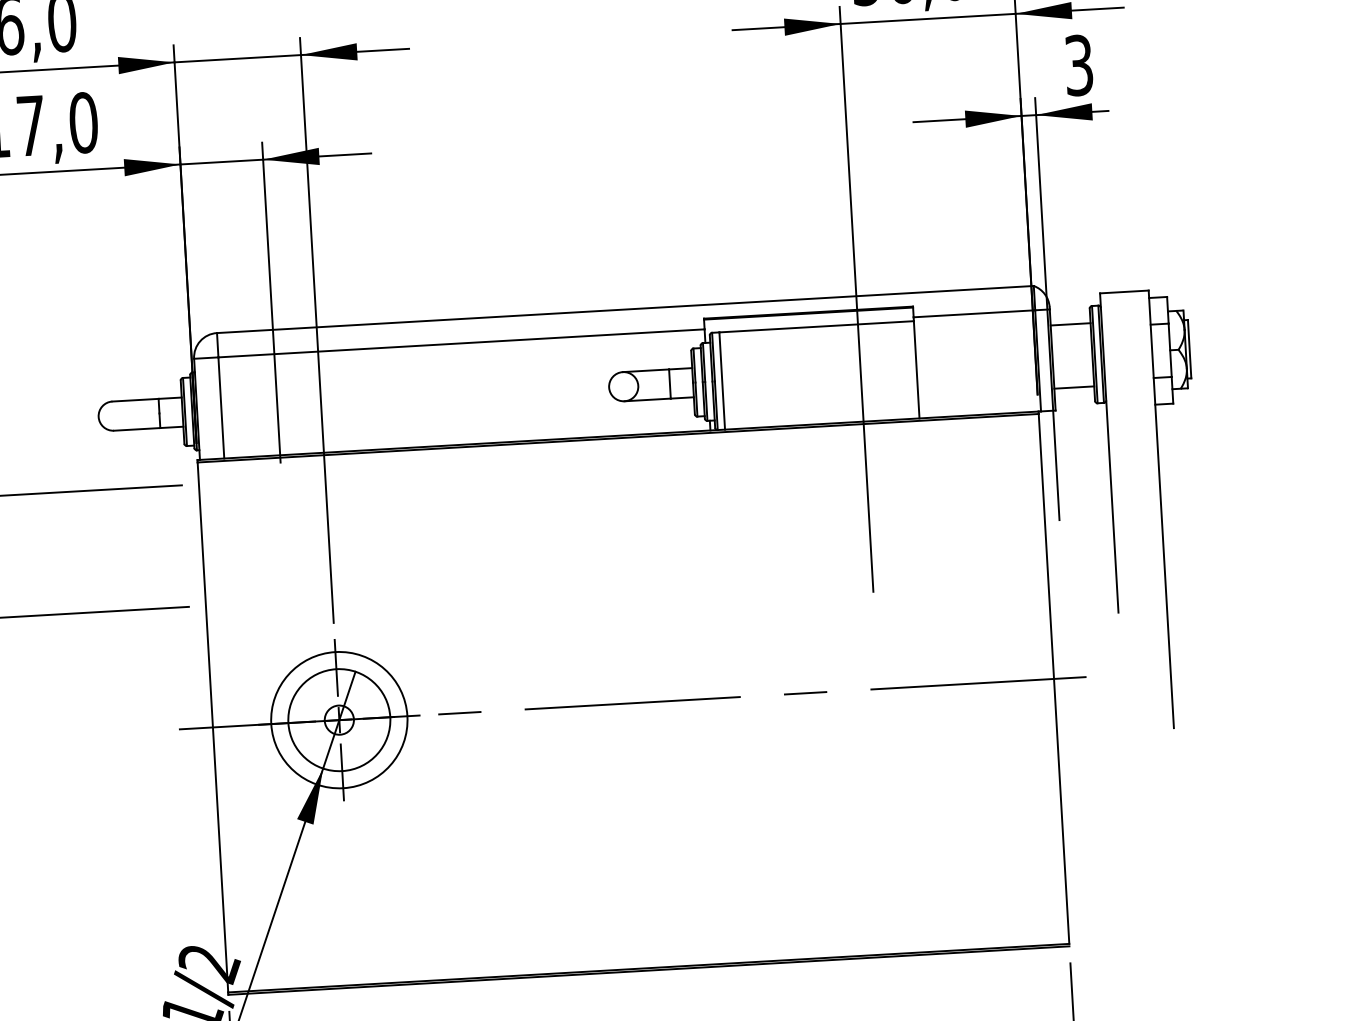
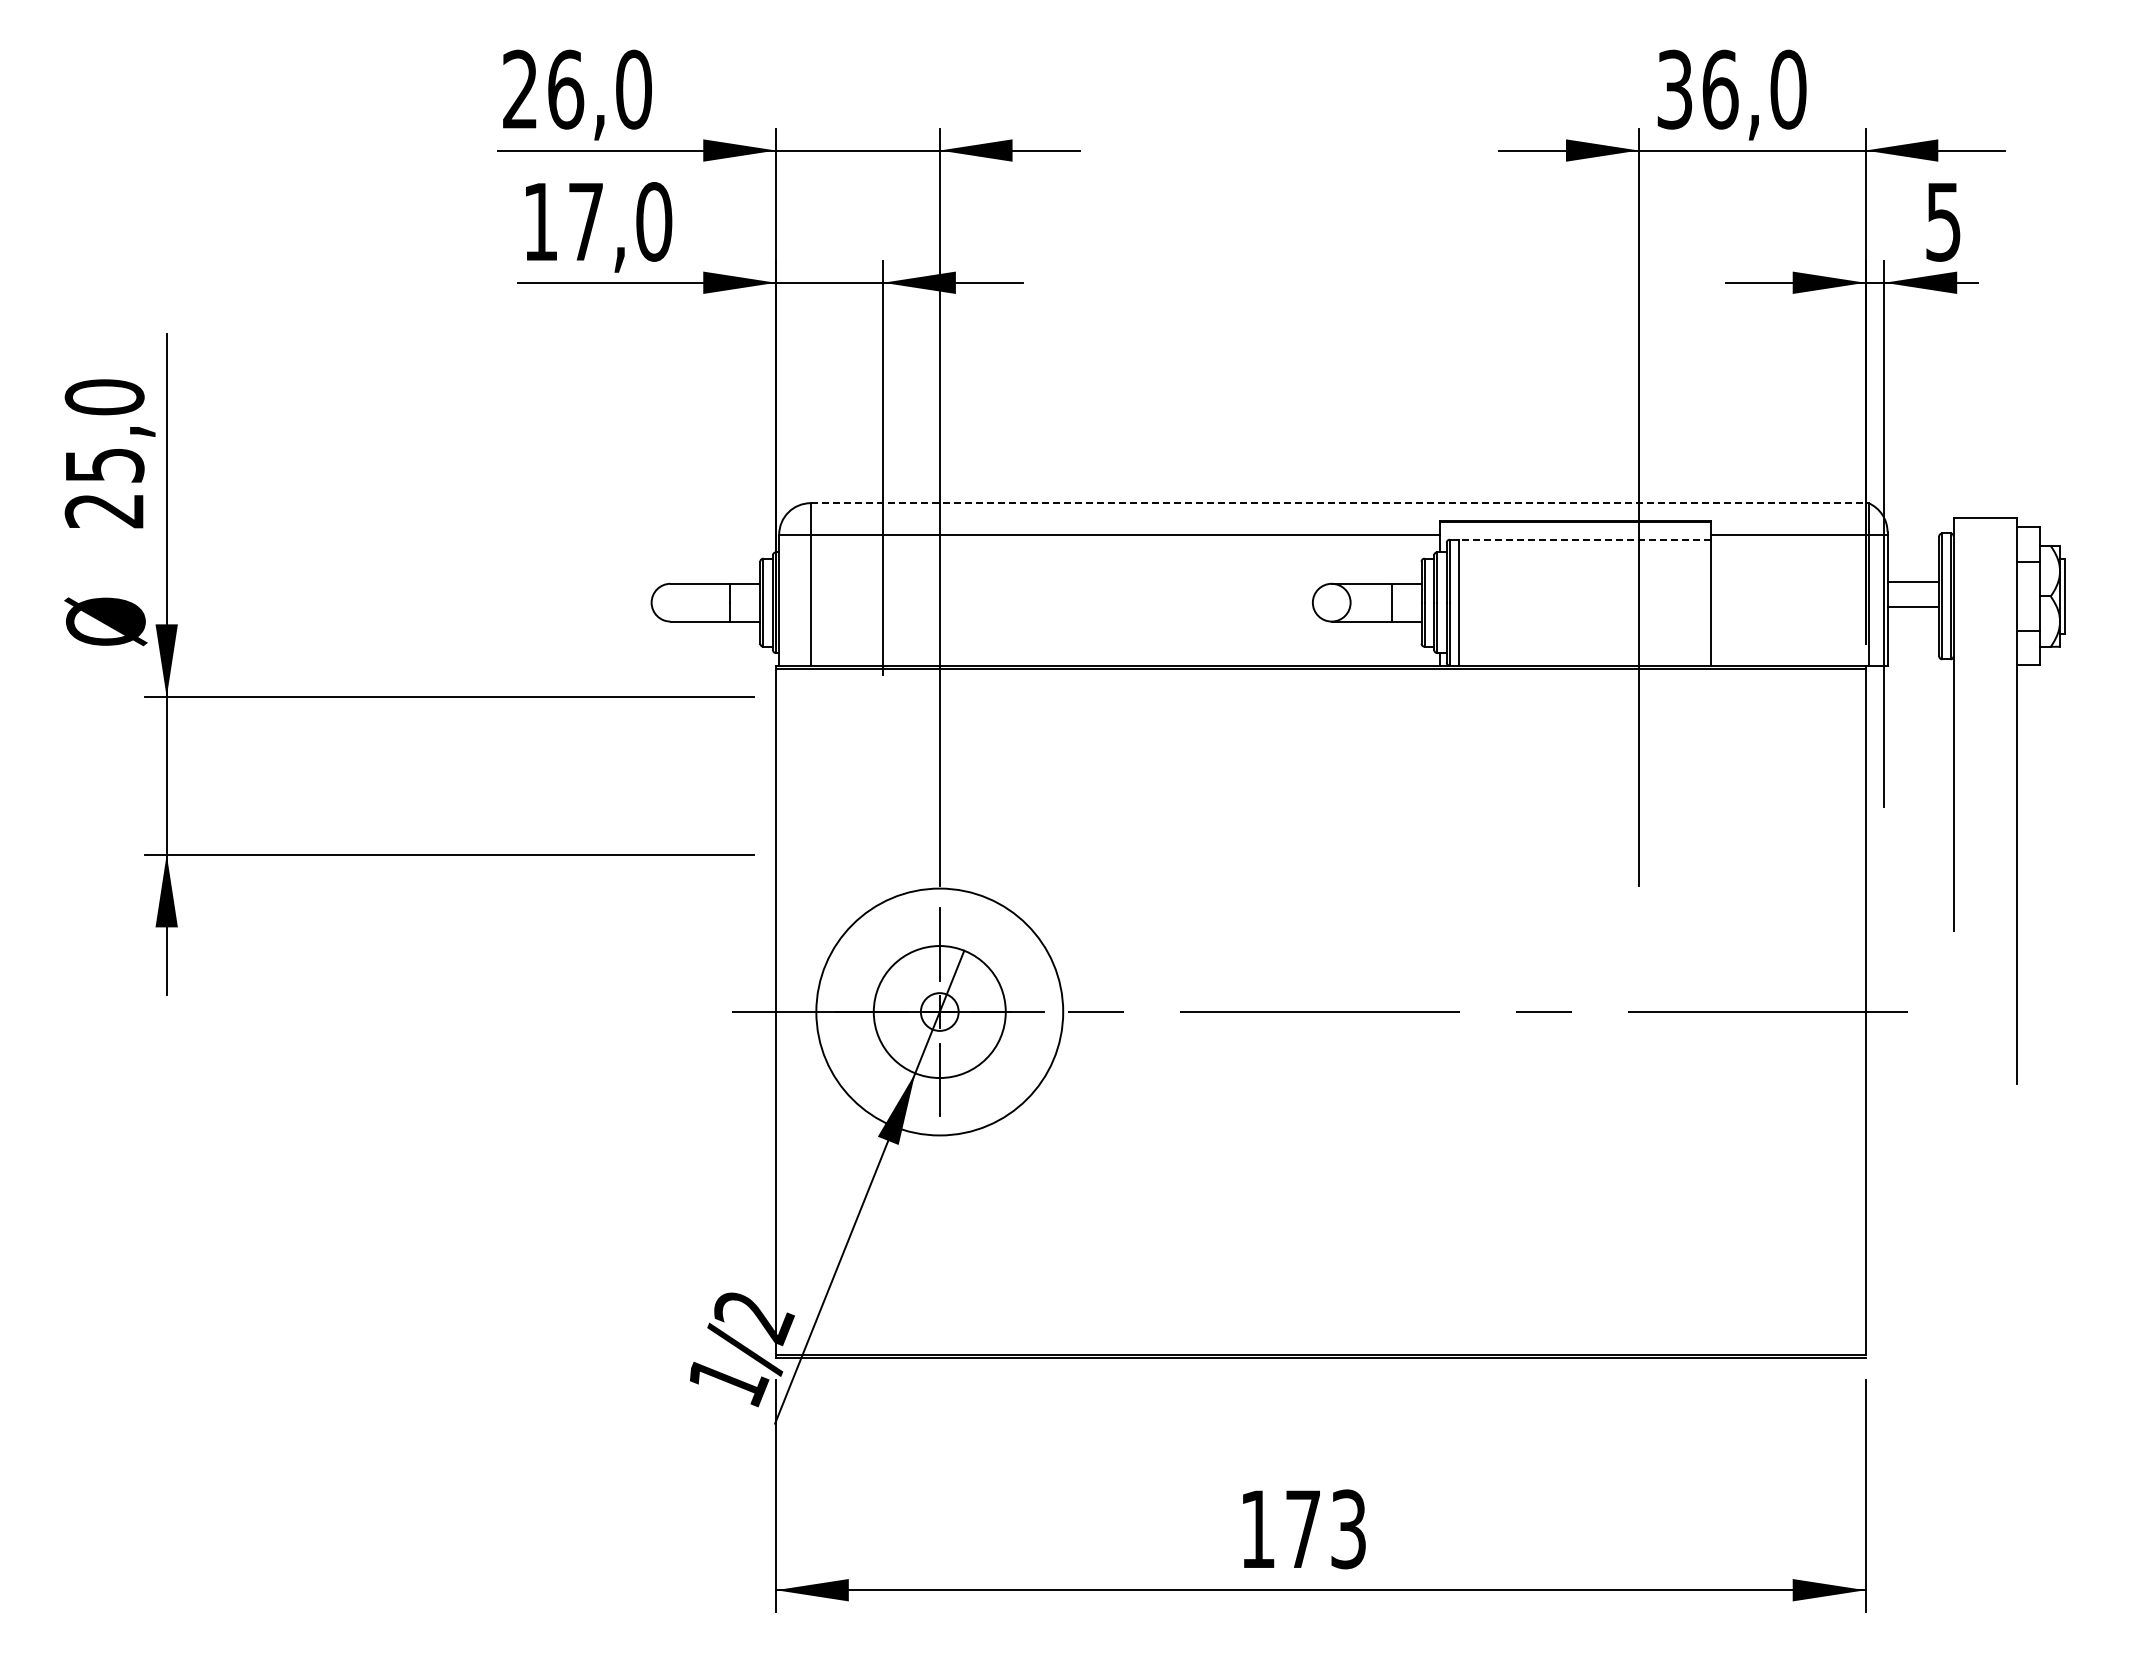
text: (1079, 65) -> (1943, 221), 3 -> 5
line: (625, 309) -> (1339, 503), solid -> dashed
line: (1070, 324) -> (1913, 607), moved
line: (816, 326) -> (1585, 539), solid -> dashed
line: (1074, 387) -> (1913, 582), moved
circle: (339, 719) -> (939, 1011), size x1.4

